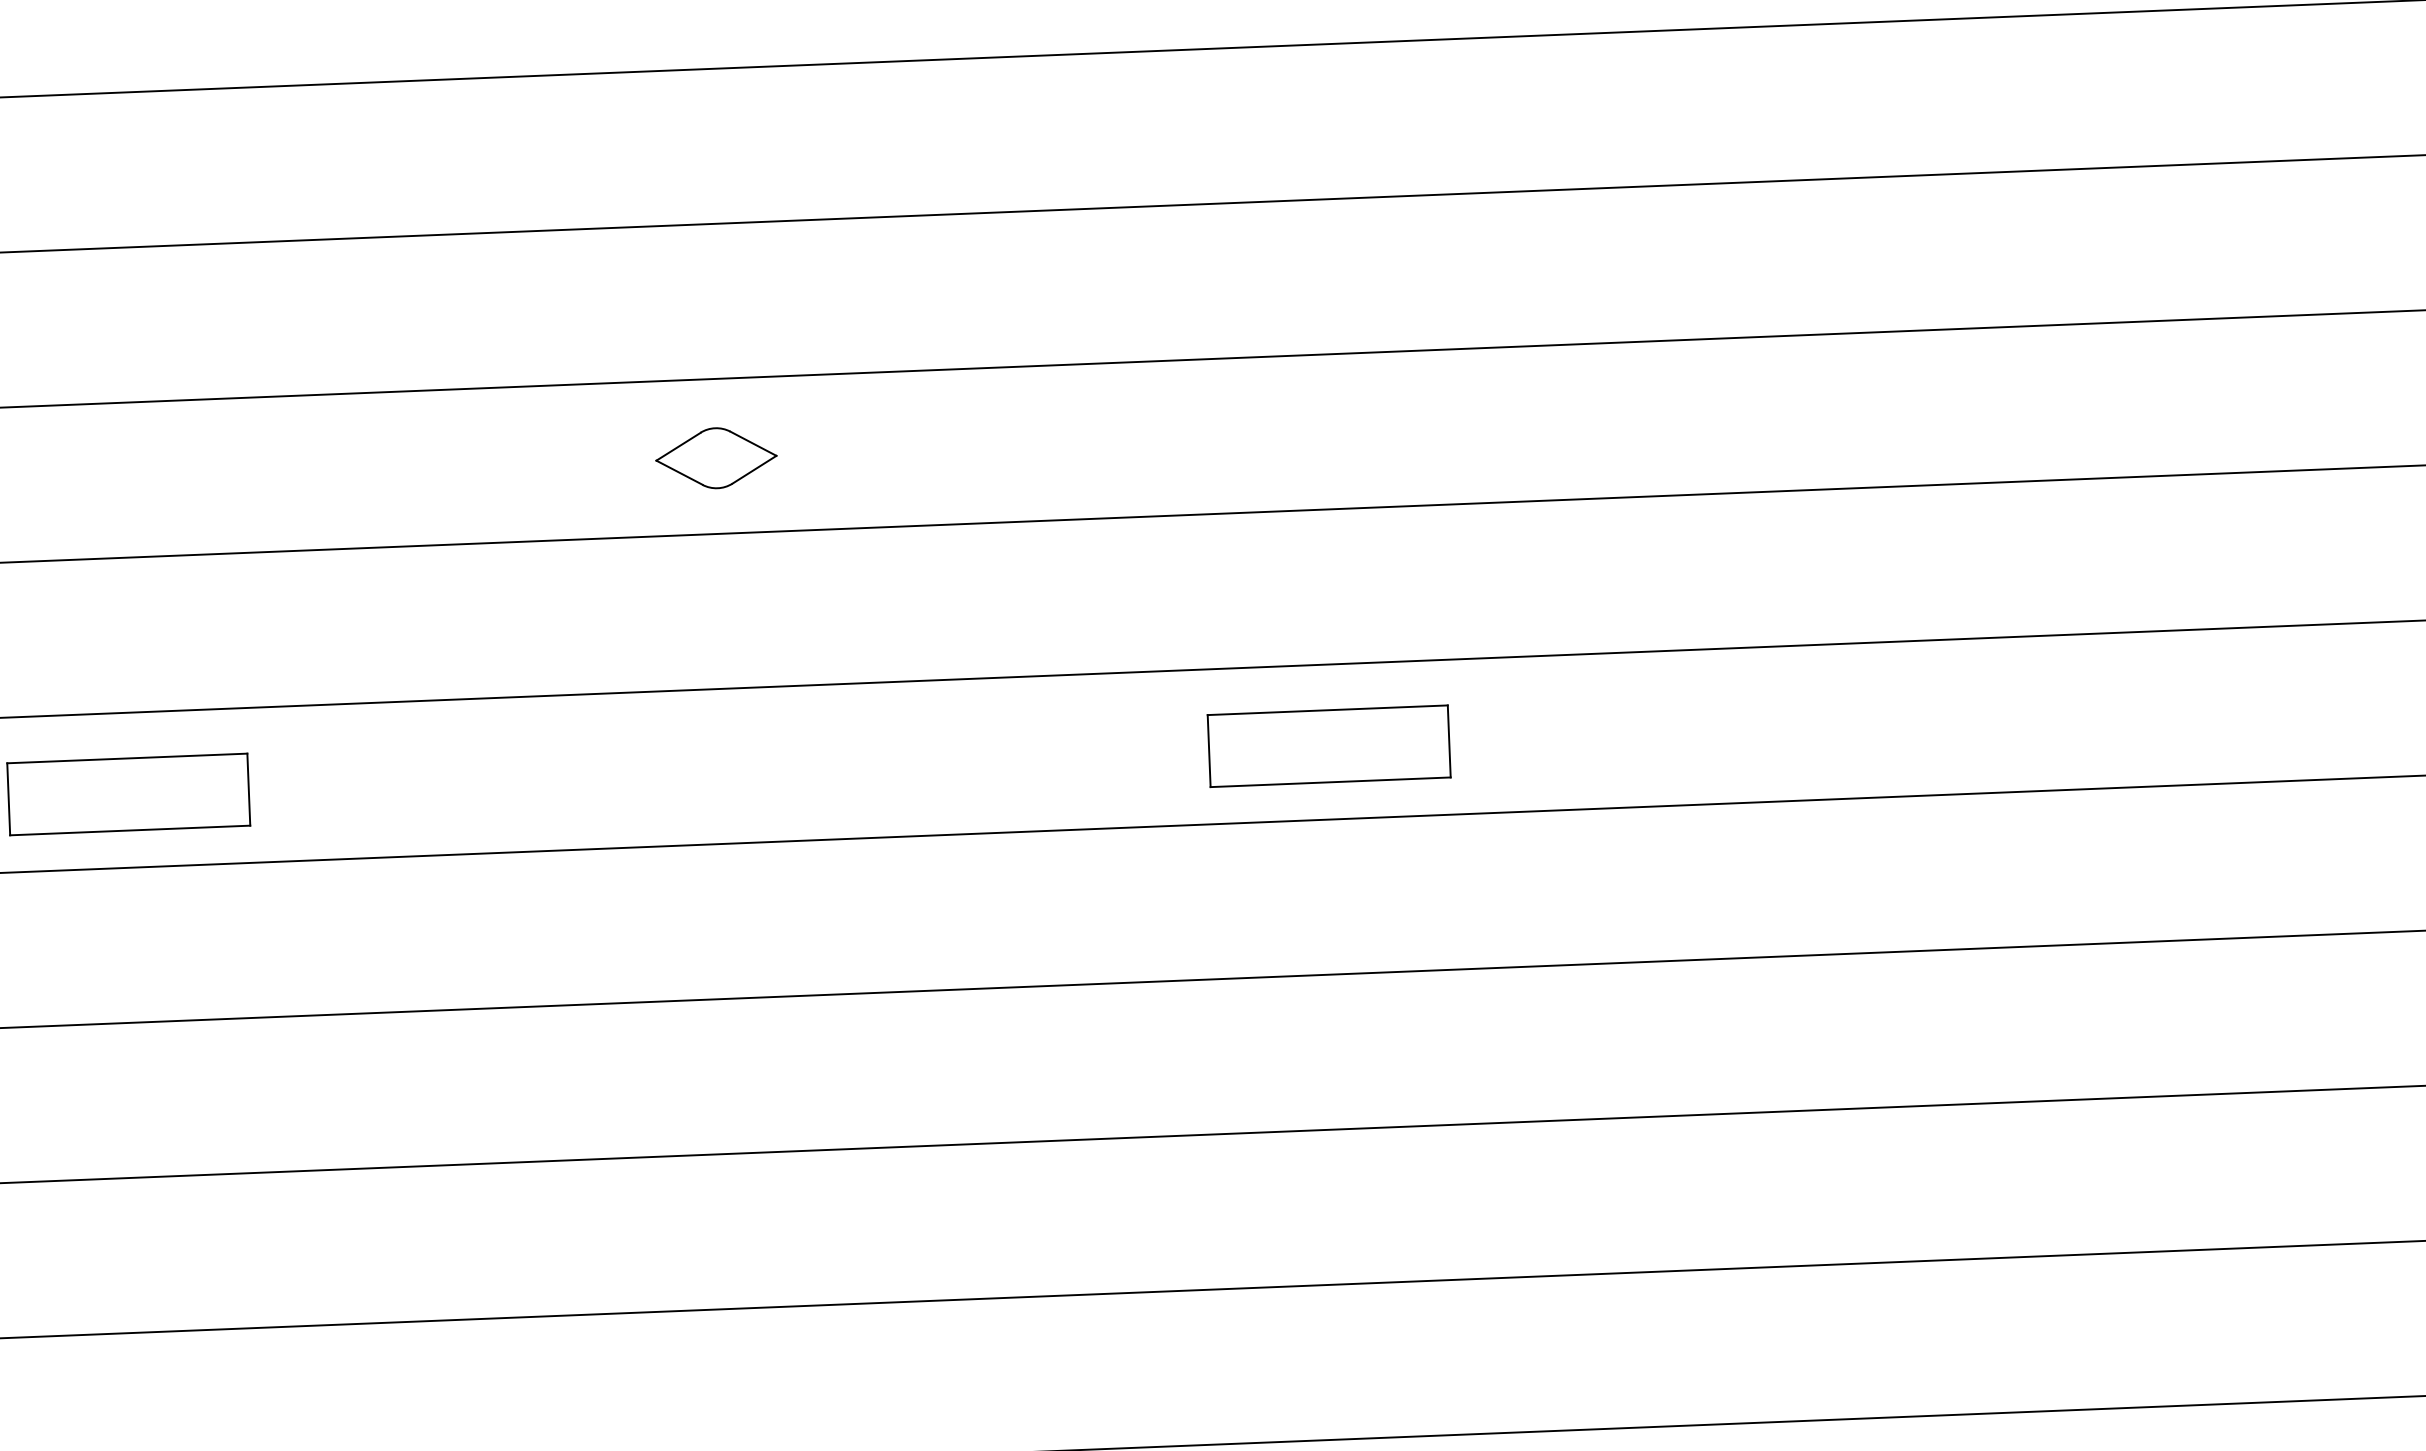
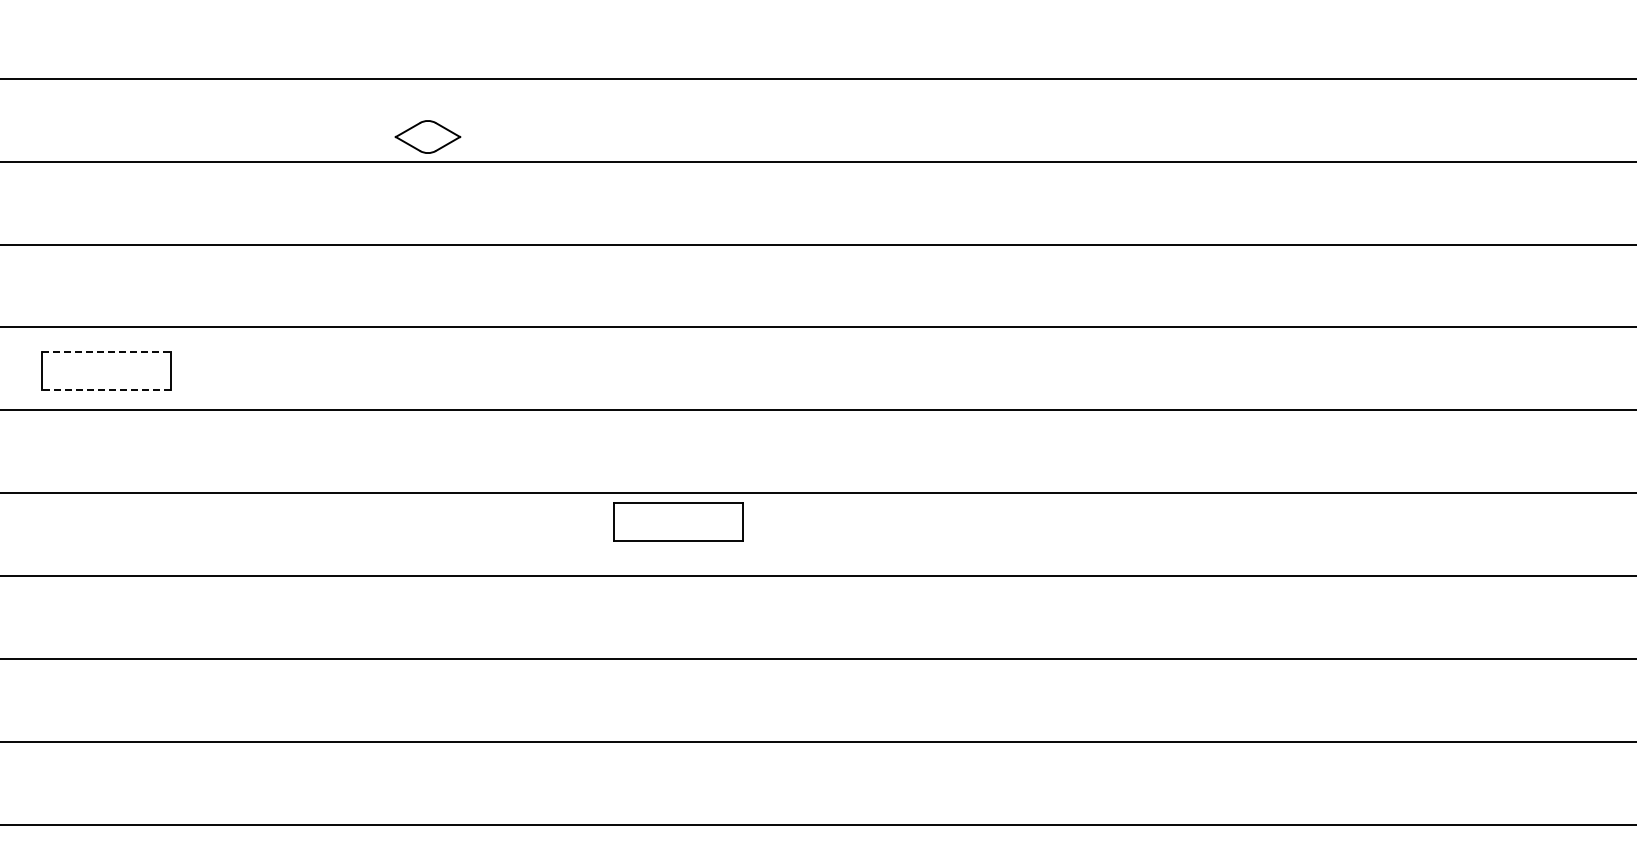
part: (715, 457) -> (427, 136), moved
part: (1329, 745) -> (678, 521), moved
line: (129, 757) -> (107, 351), solid -> dashed
line: (130, 830) -> (106, 390), solid -> dashed

